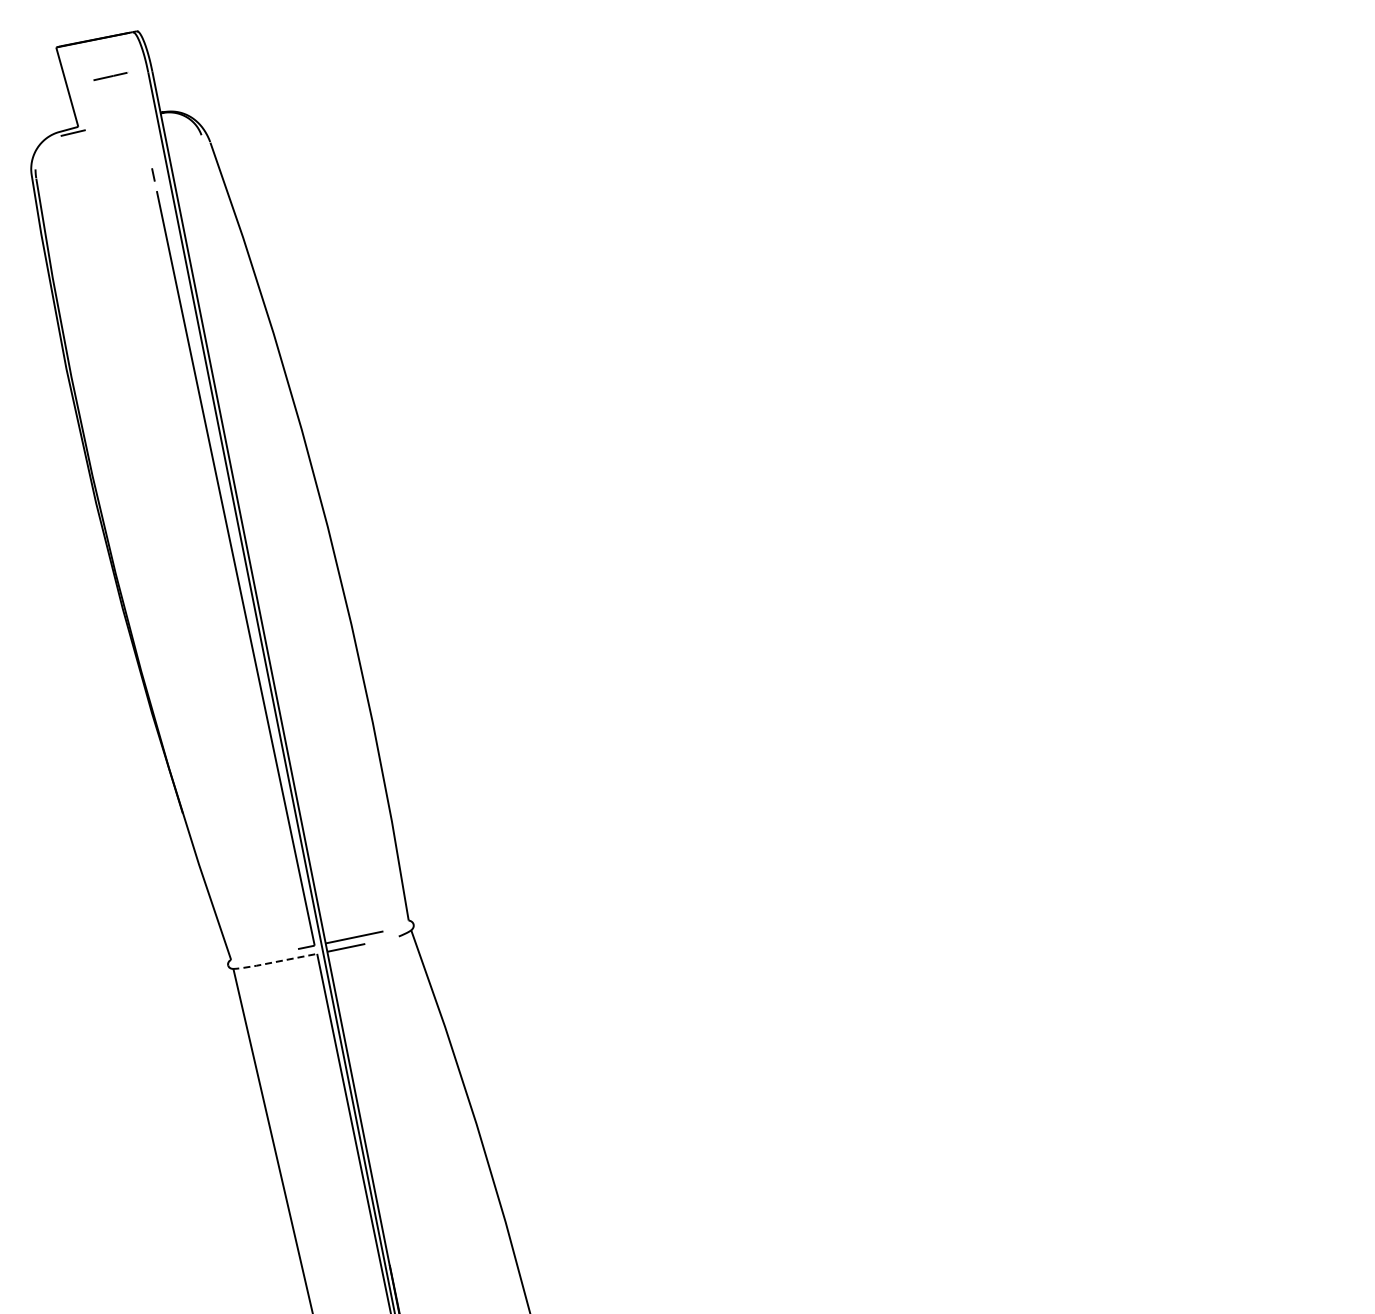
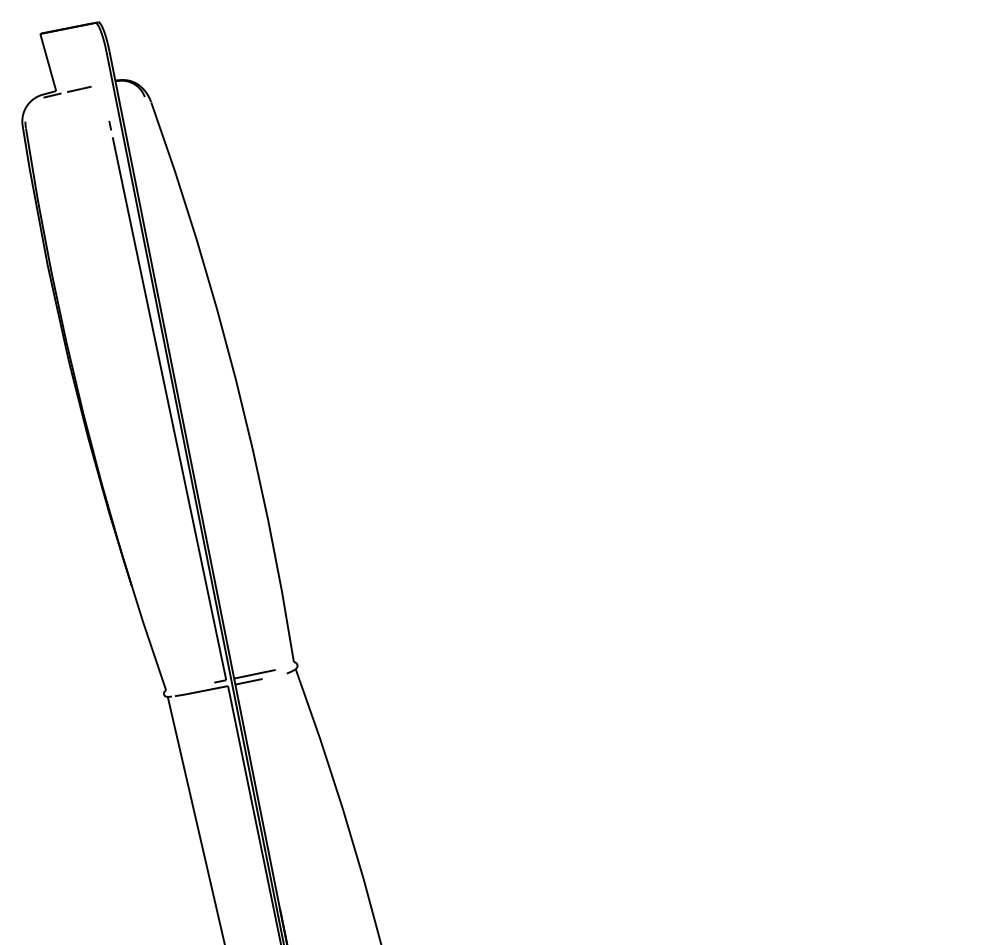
line: (110, 76) -> (79, 89), moved
line: (280, 961) -> (201, 691), dashed -> solid

